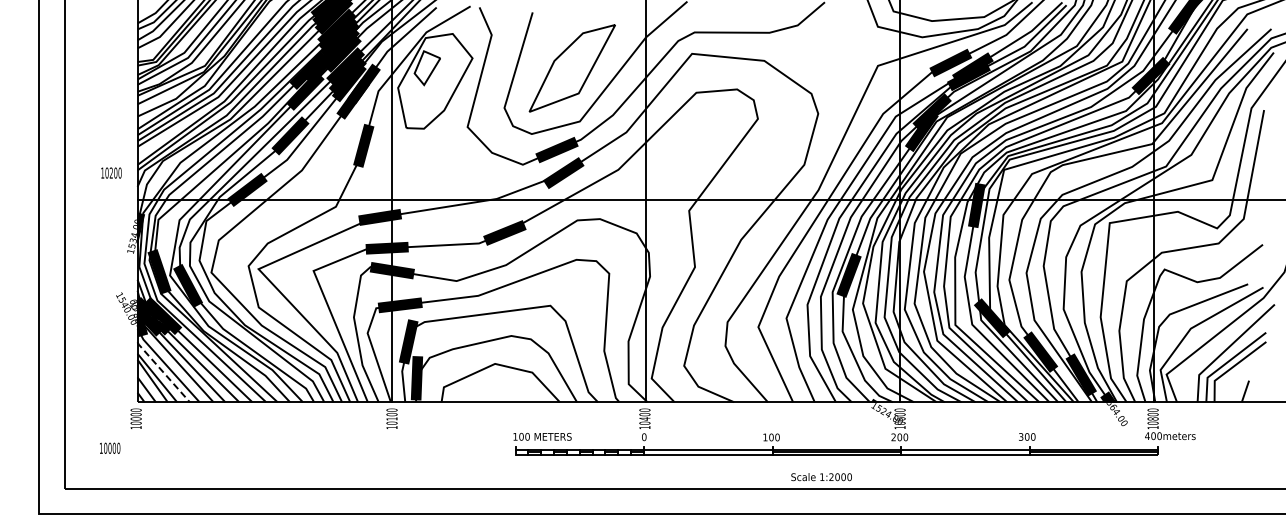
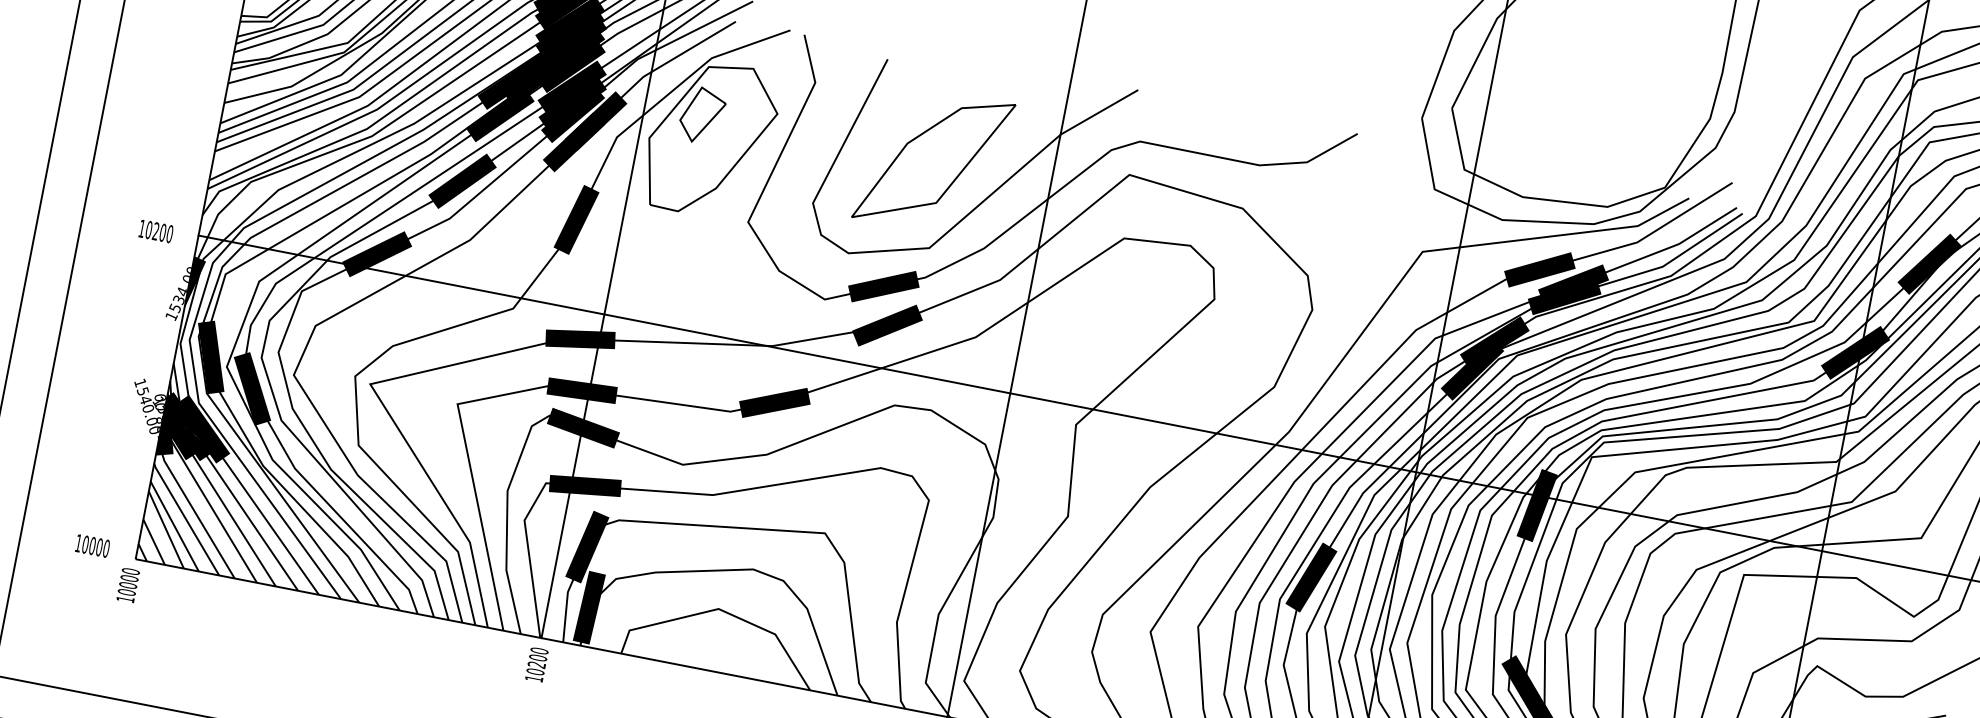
text: (111, 172) -> (156, 230), moved
line: (163, 371) -> (186, 518), dashed -> solid
text: (391, 418) -> (536, 664), 10100 -> 10200
text: (110, 447) -> (93, 544), moved

